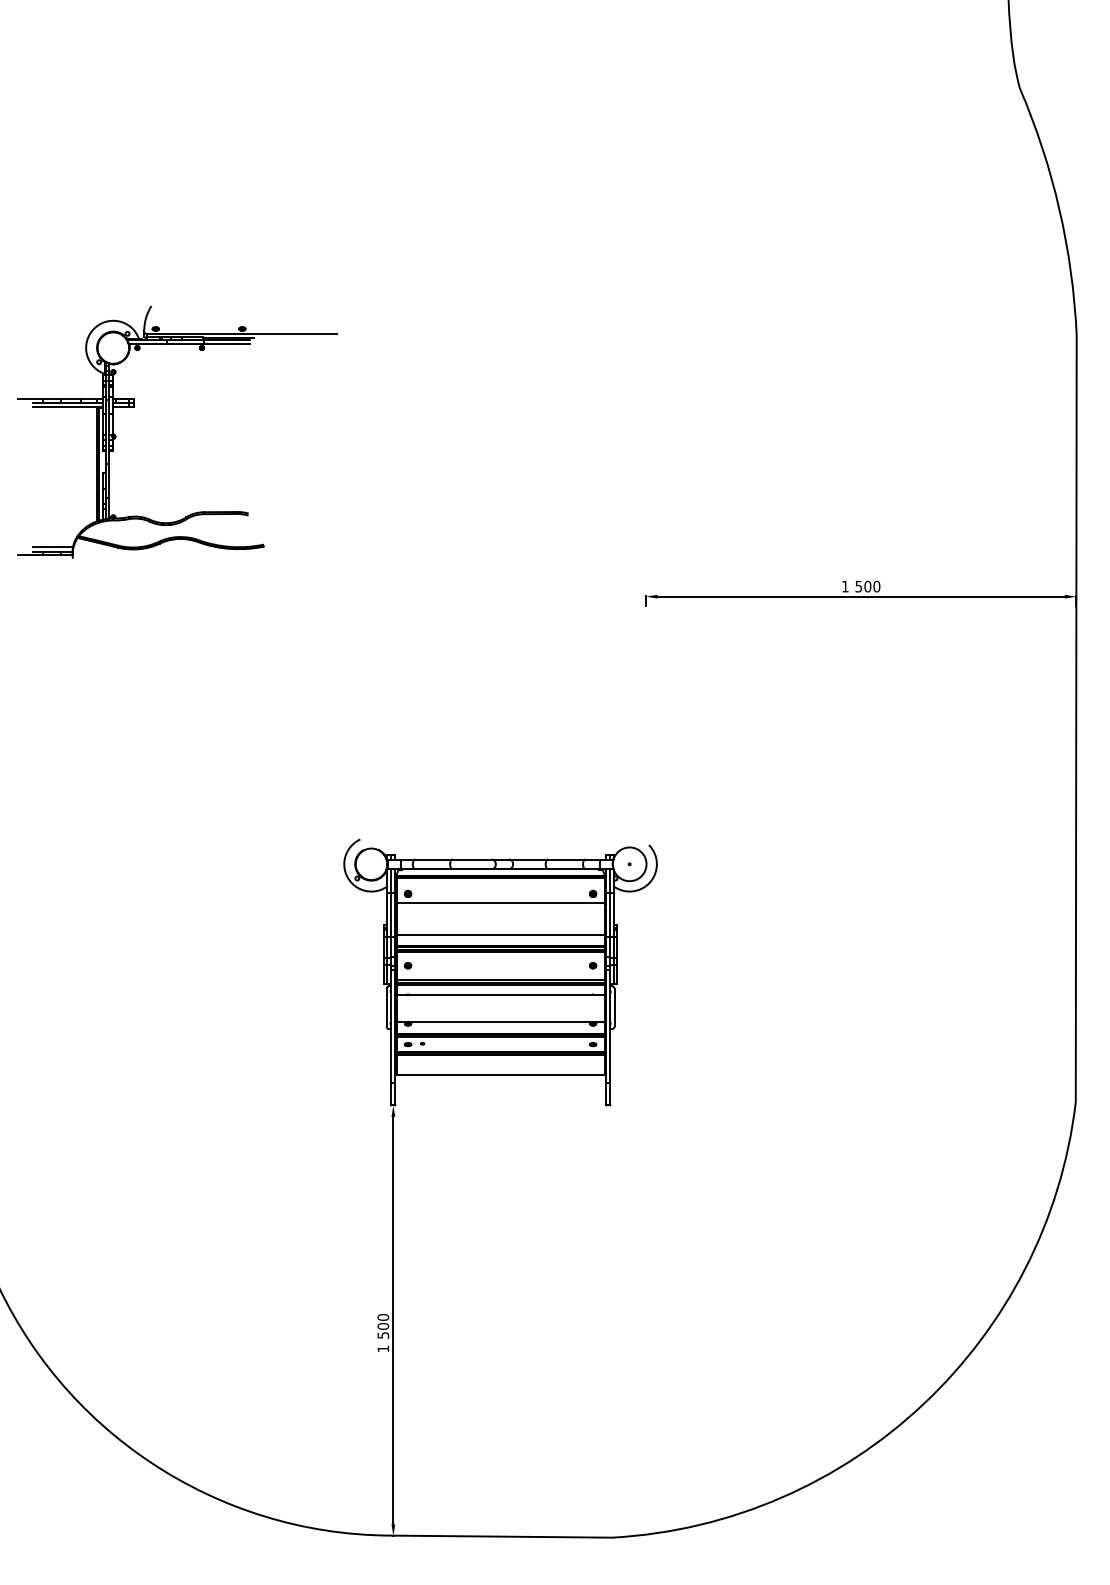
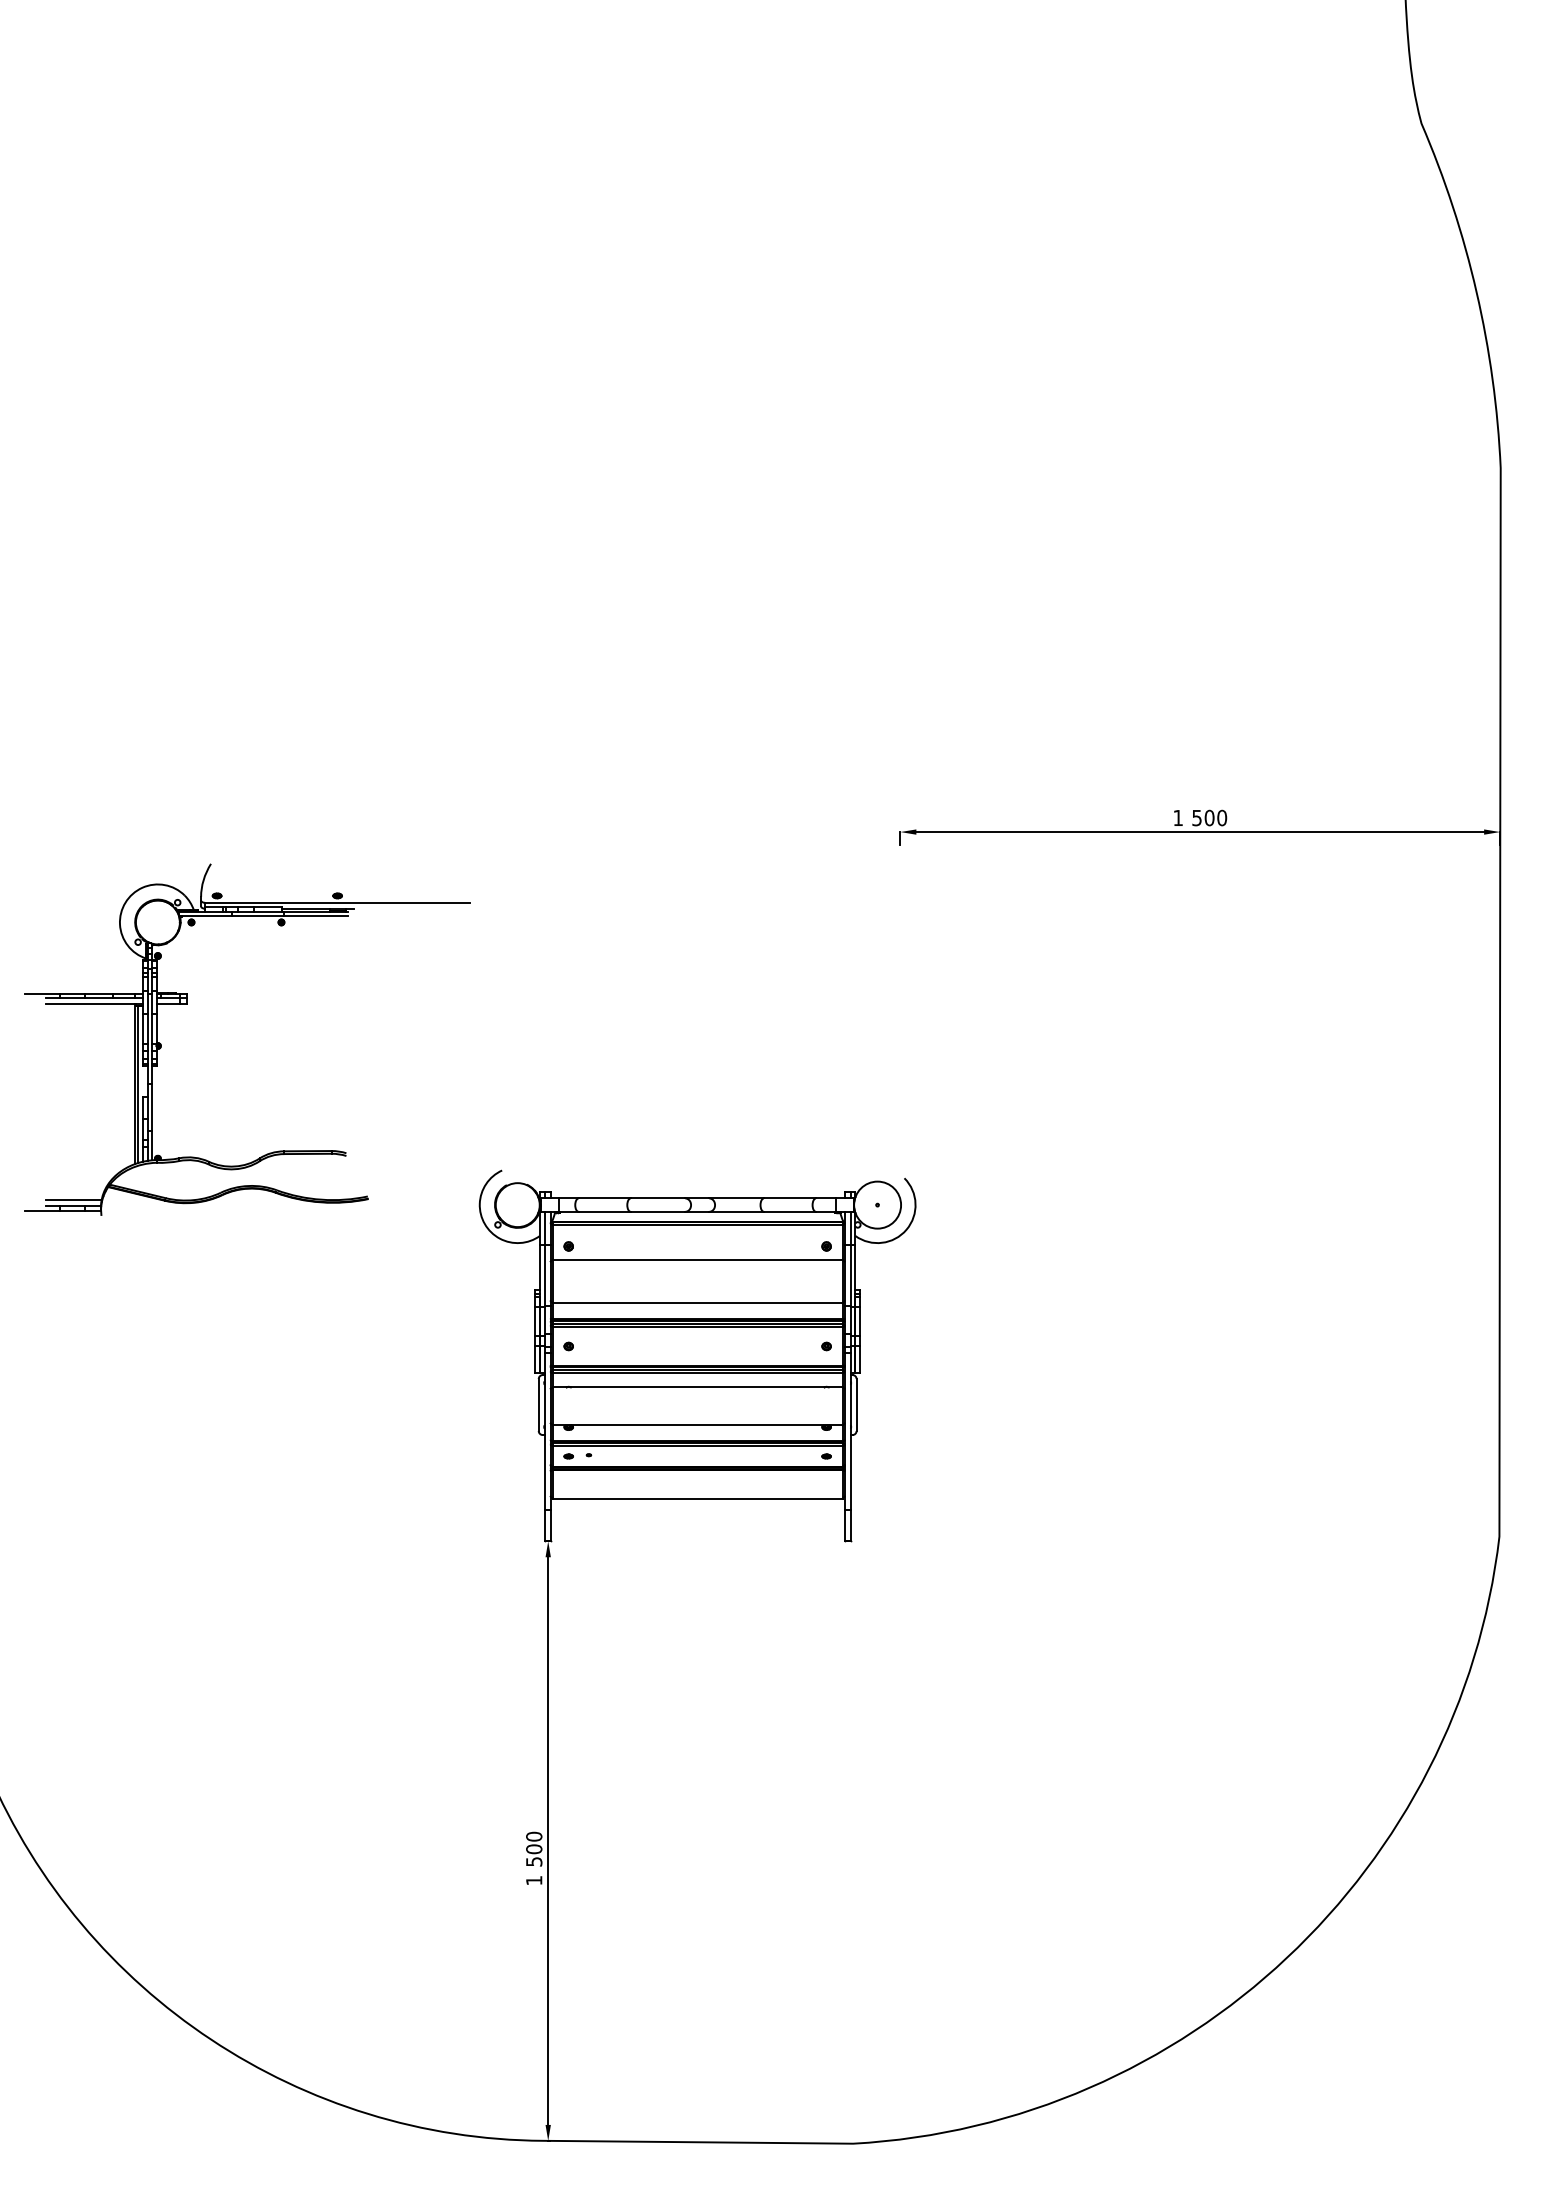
part: (134, 406) -> (187, 1004), moved

